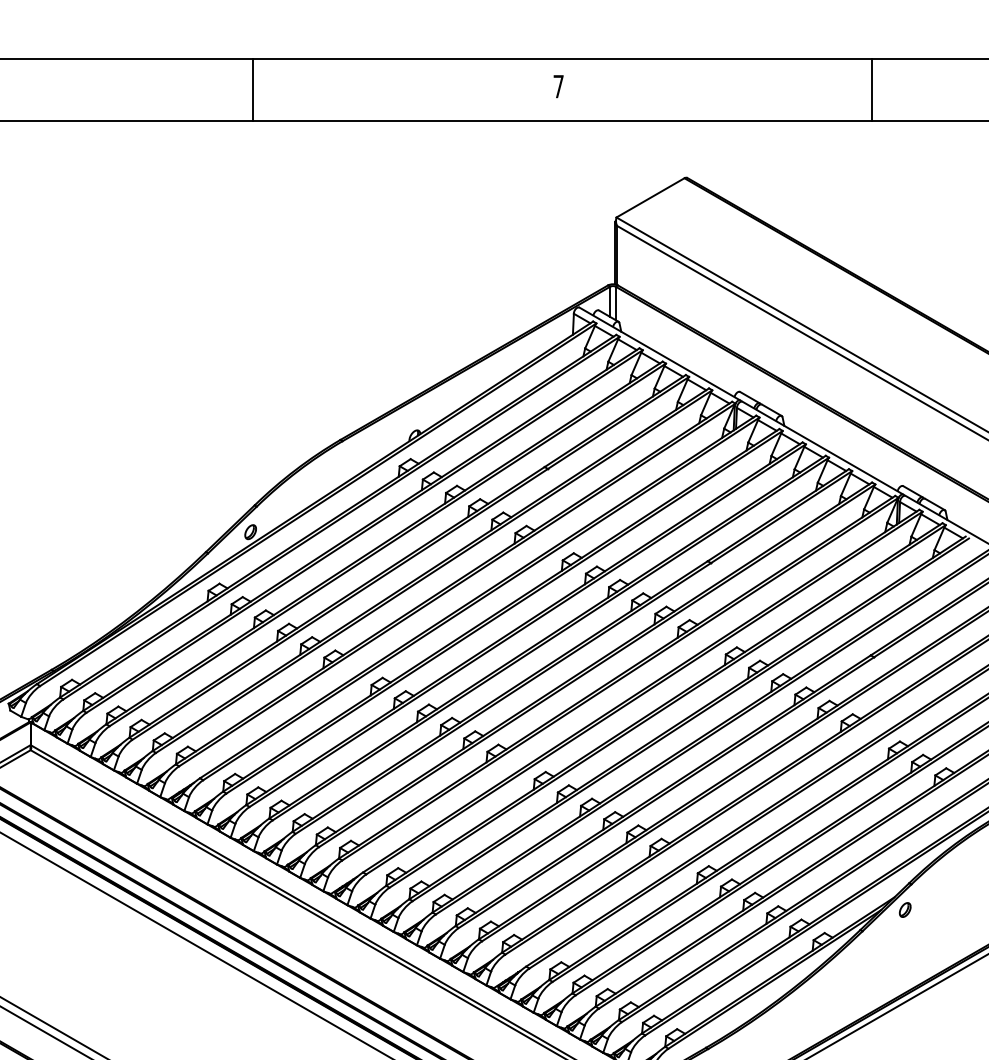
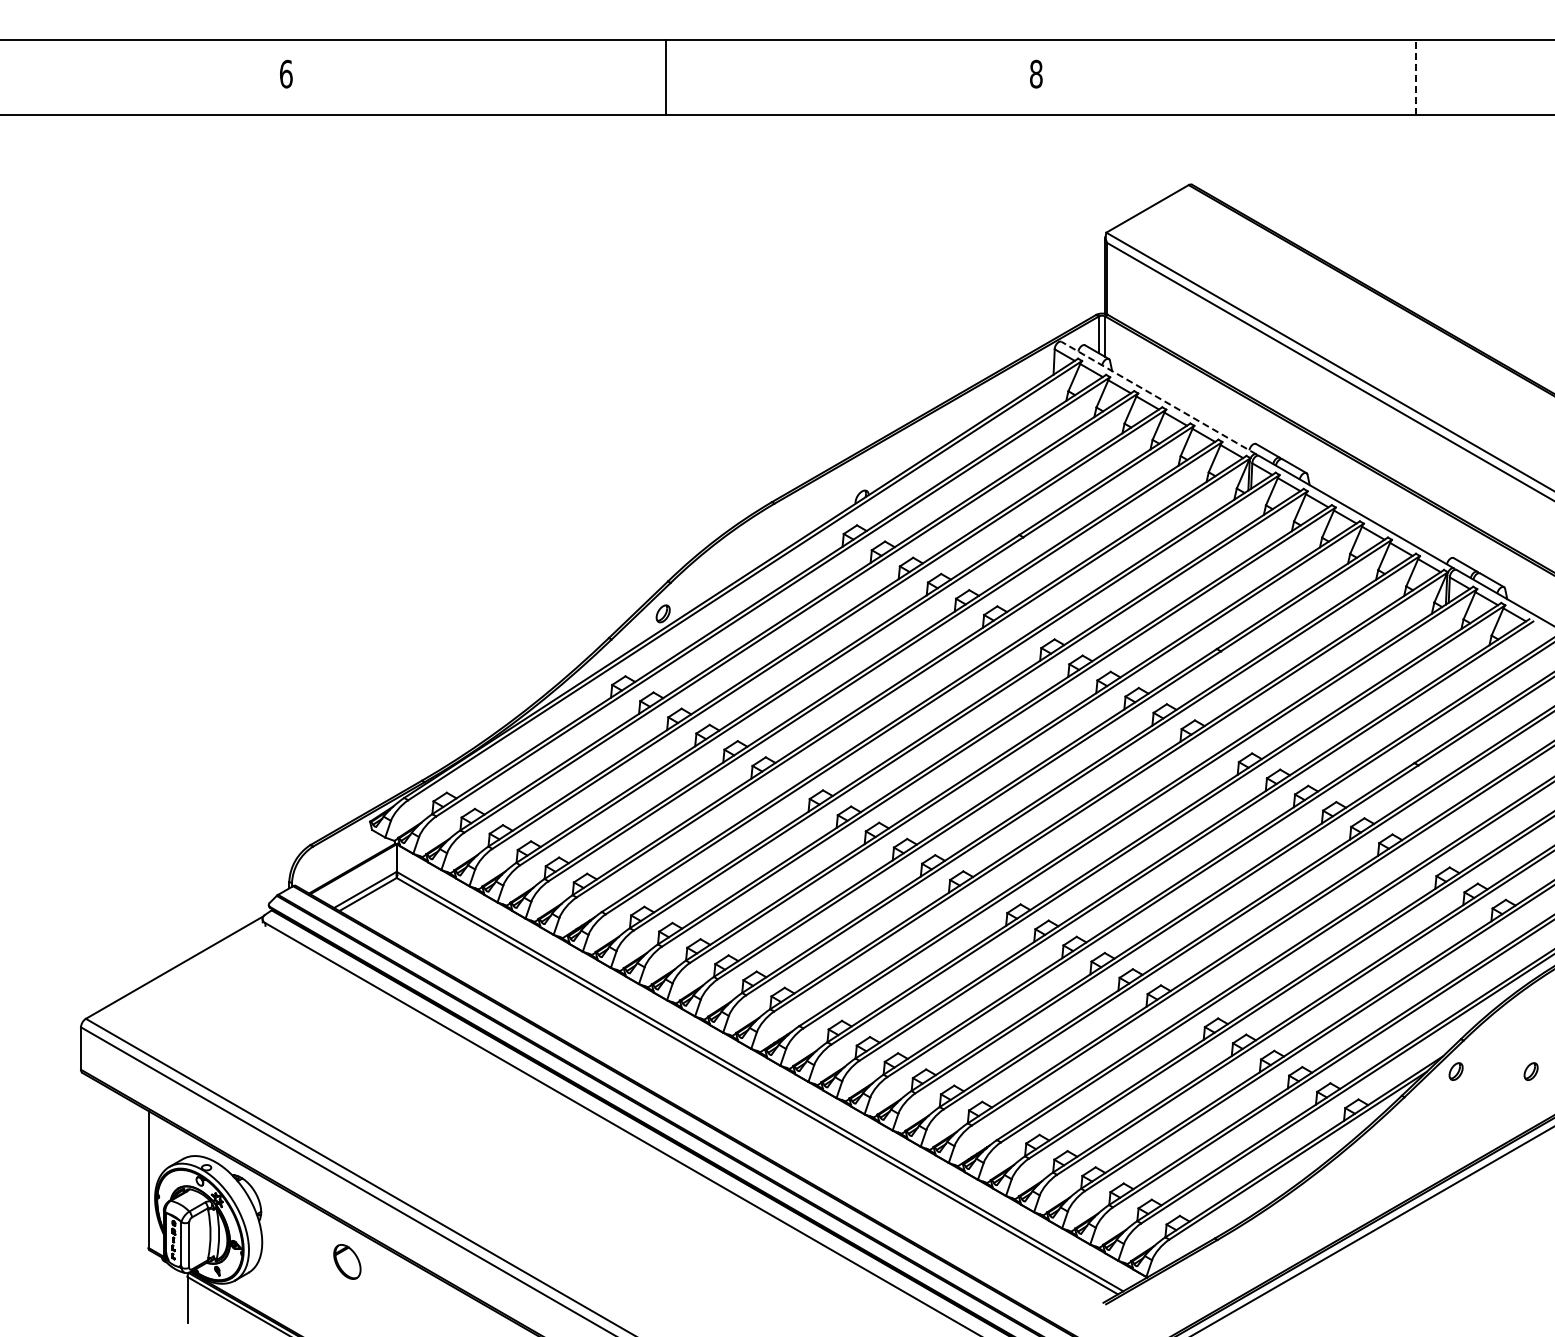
text: (558, 86) -> (1036, 73), 7 -> 8
line: (871, 89) -> (1415, 77), solid -> dashed
line: (659, 354) -> (1158, 398), solid -> dashed
part: (966, 909) -> (1530, 1071), added

